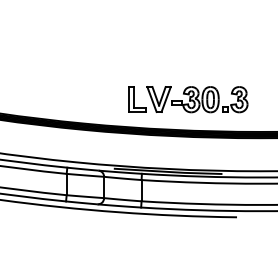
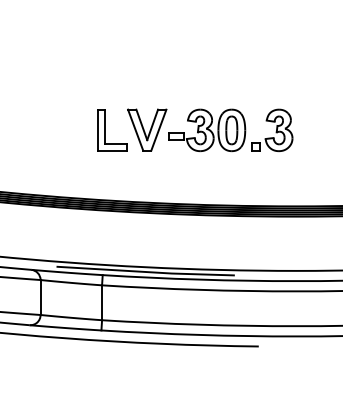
part: (188, 99) -> (195, 130), moved

